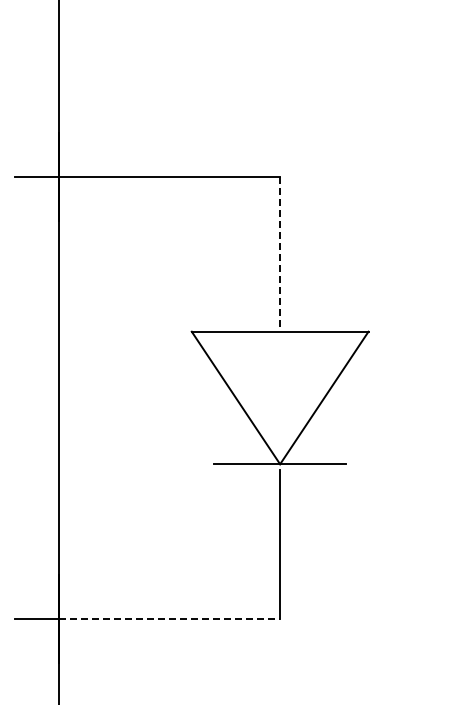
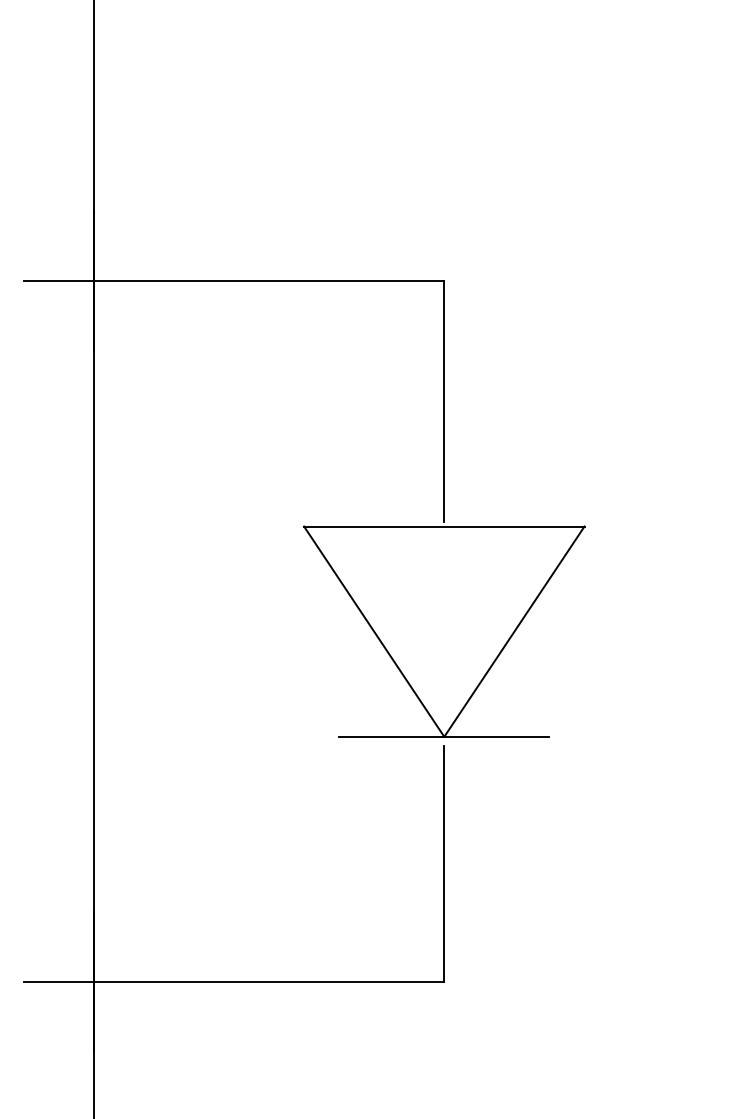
line: (280, 253) -> (444, 402), dashed -> solid
line: (170, 618) -> (270, 981), dashed -> solid

